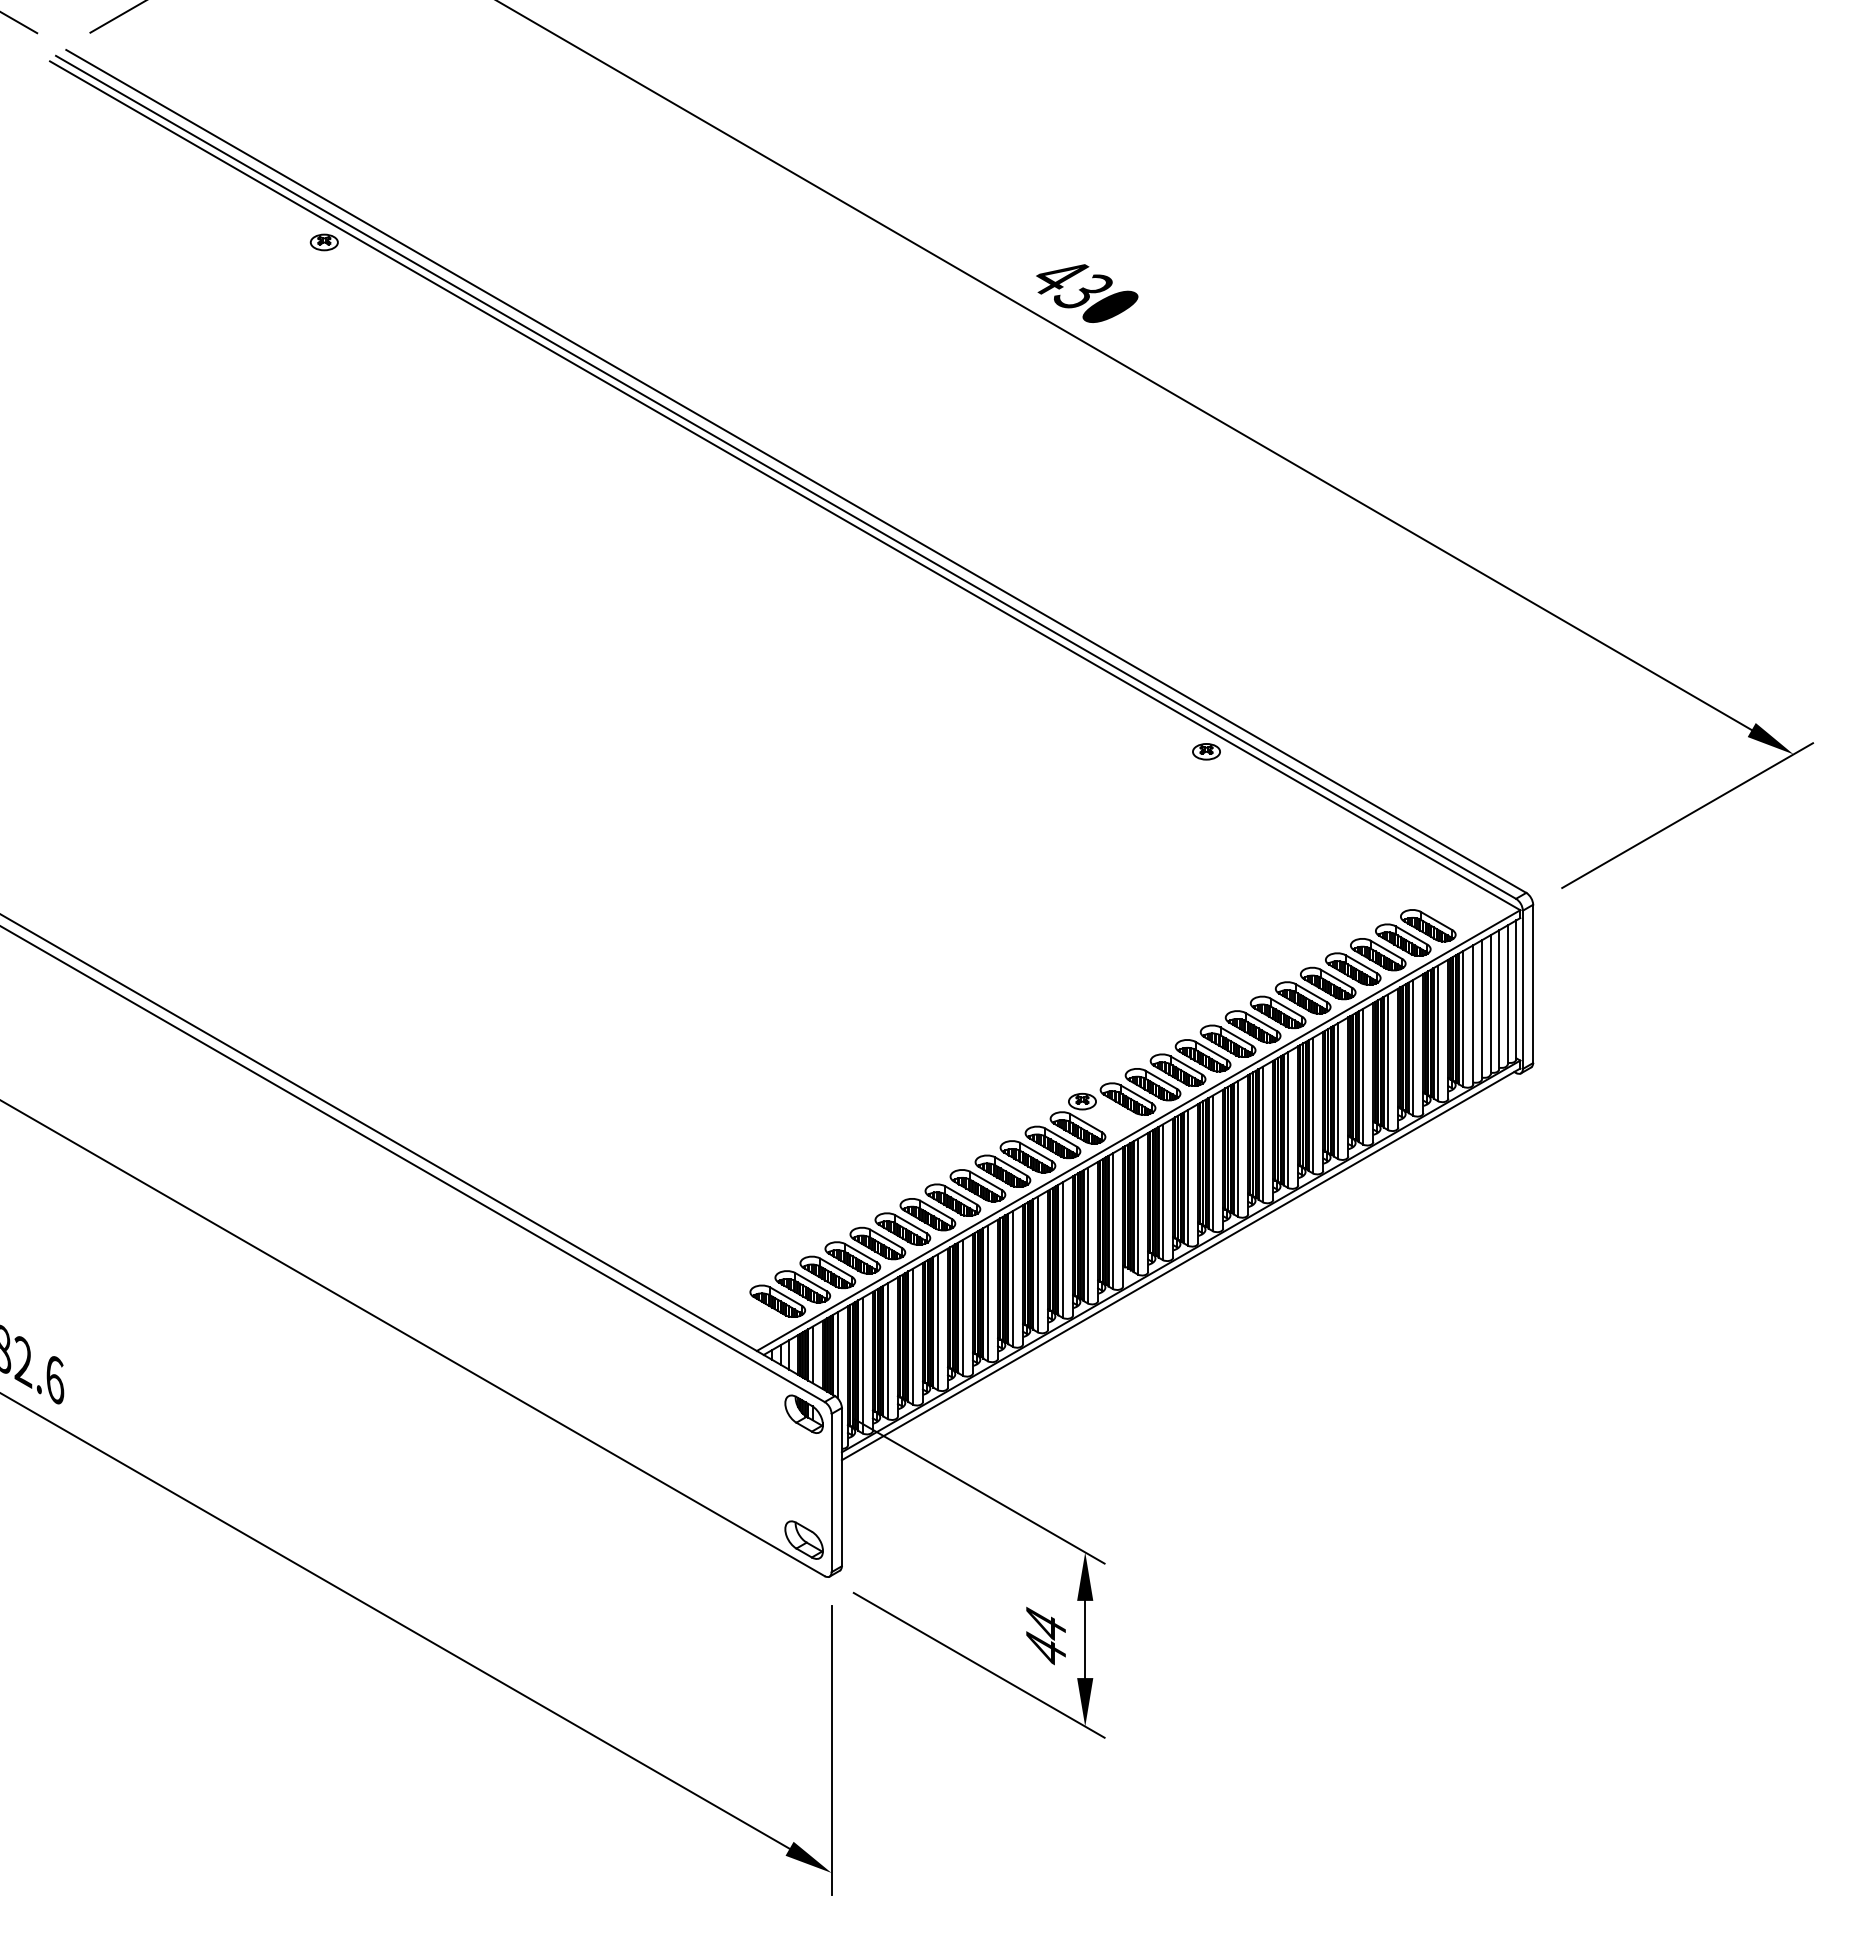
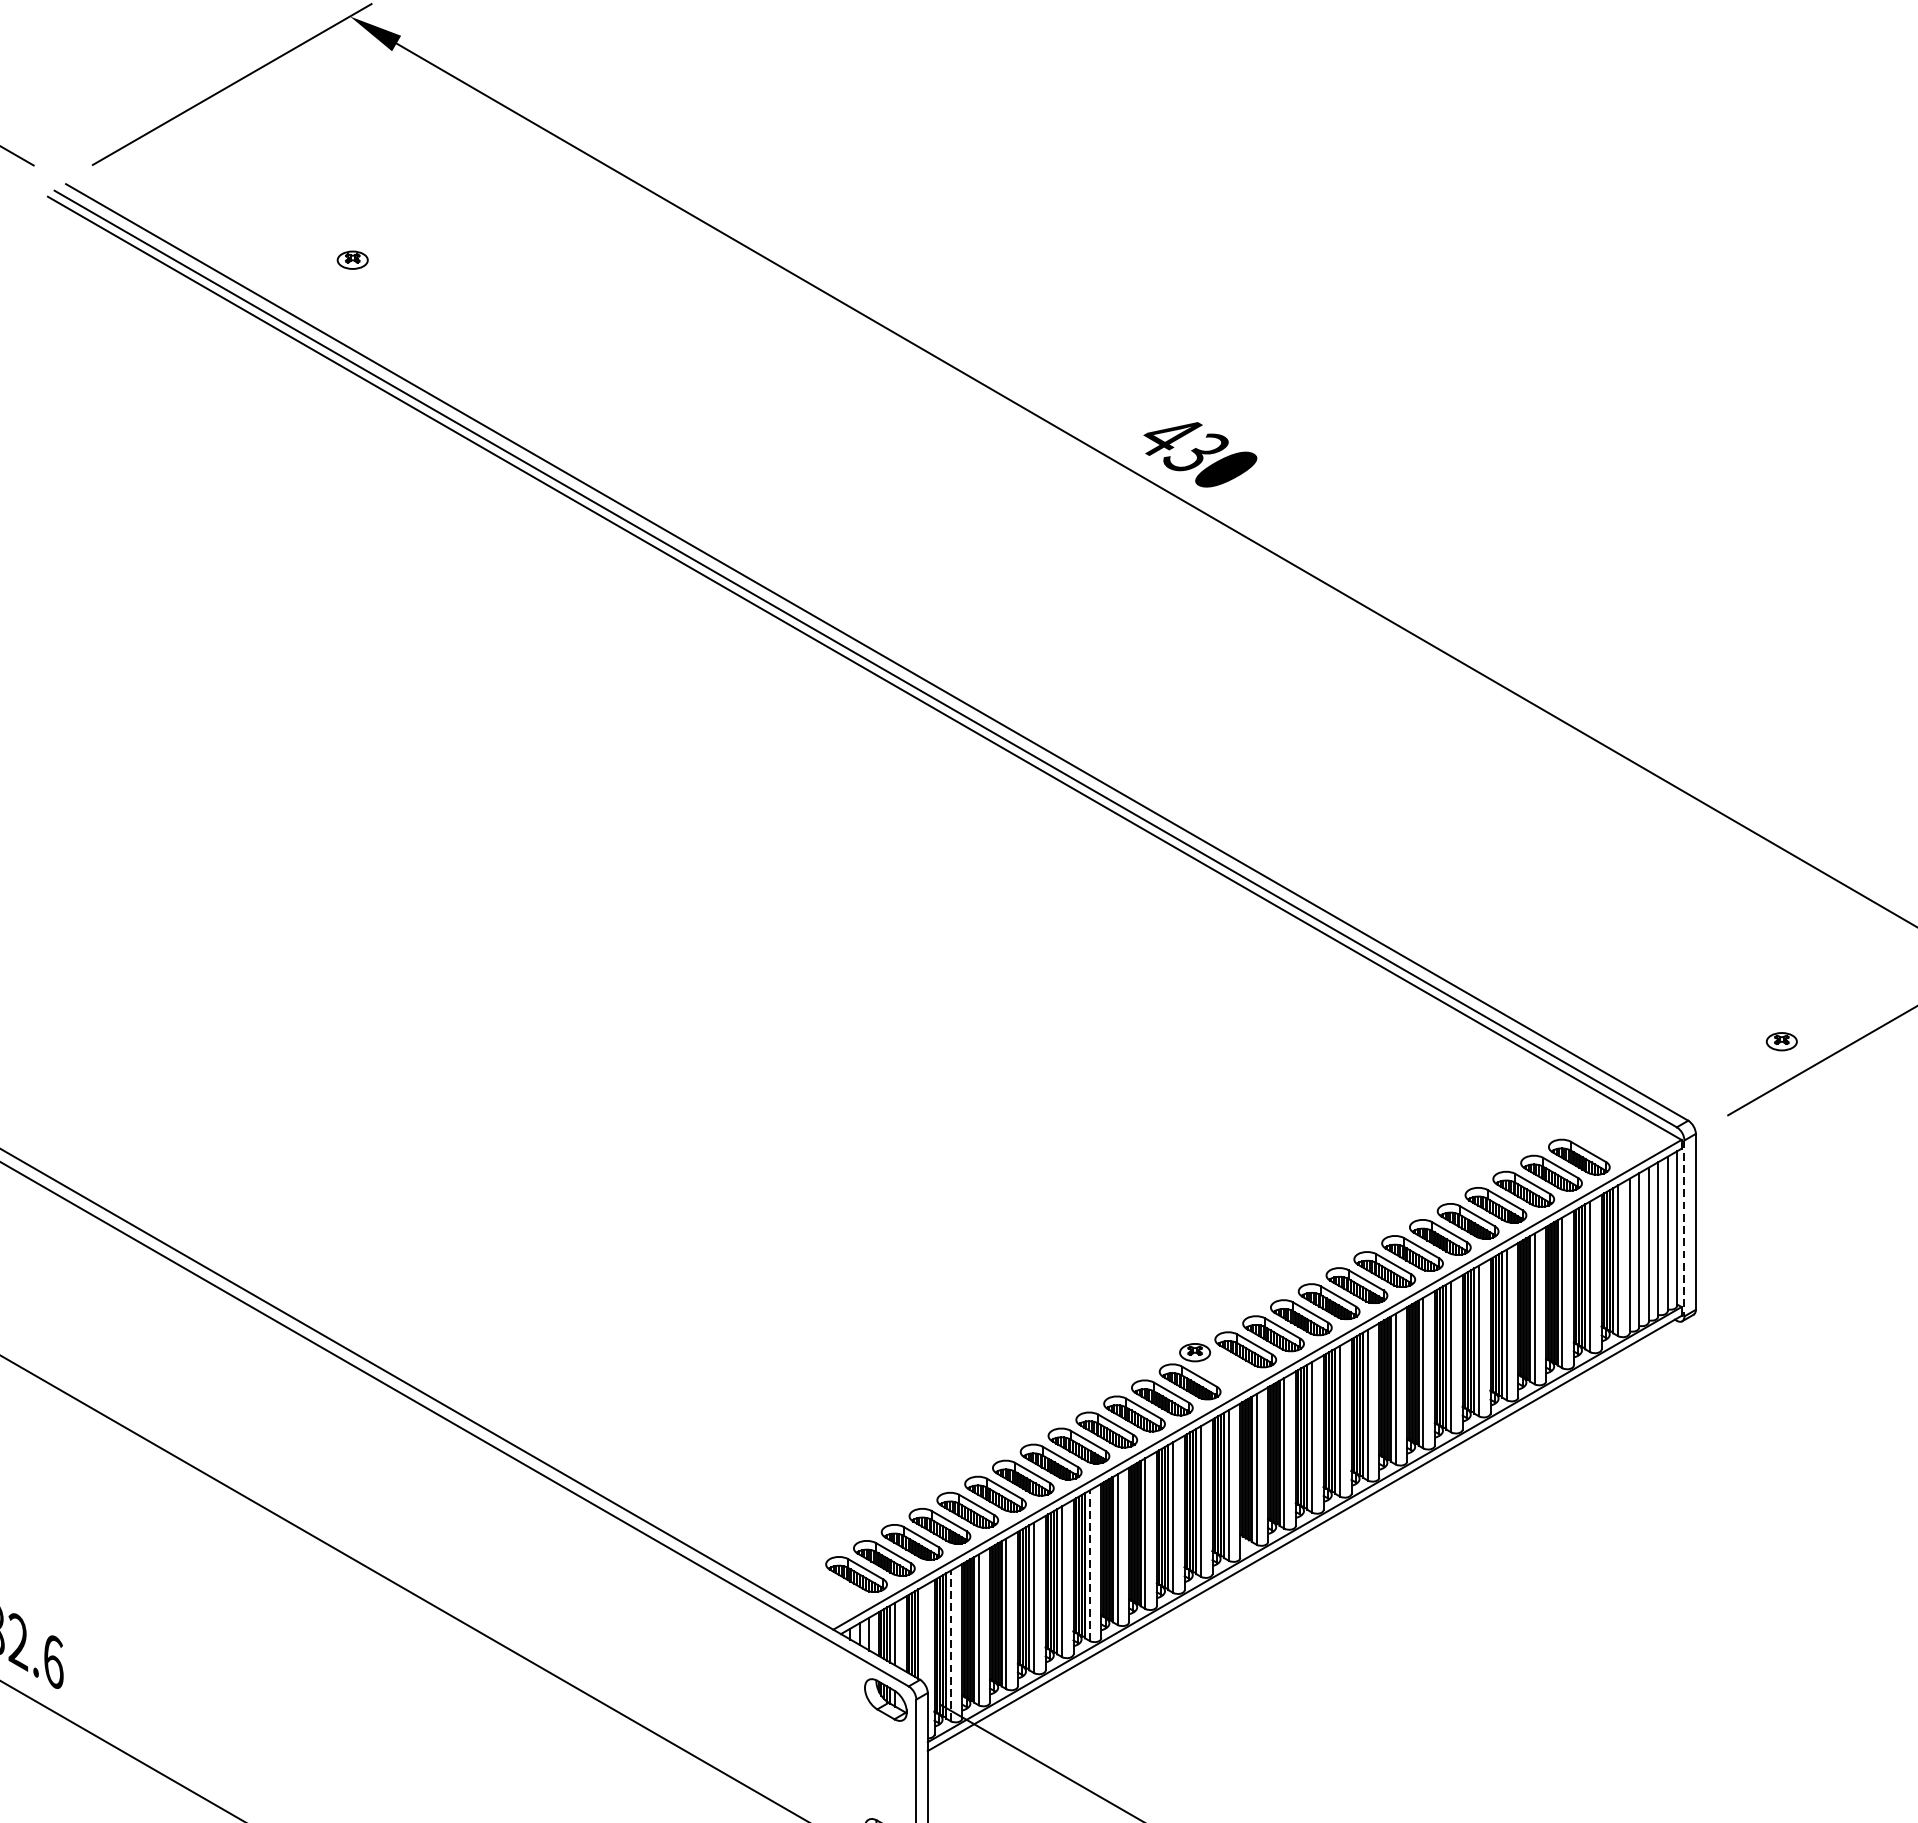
part: (323, 242) -> (351, 260), moved
part: (1206, 751) -> (1781, 1041), moved
line: (1522, 990) -> (1684, 1229), solid -> dashed
line: (987, 1293) -> (1089, 1565), solid -> dashed
line: (837, 1355) -> (922, 1634), removed
line: (862, 1365) -> (950, 1645), solid -> dashed

